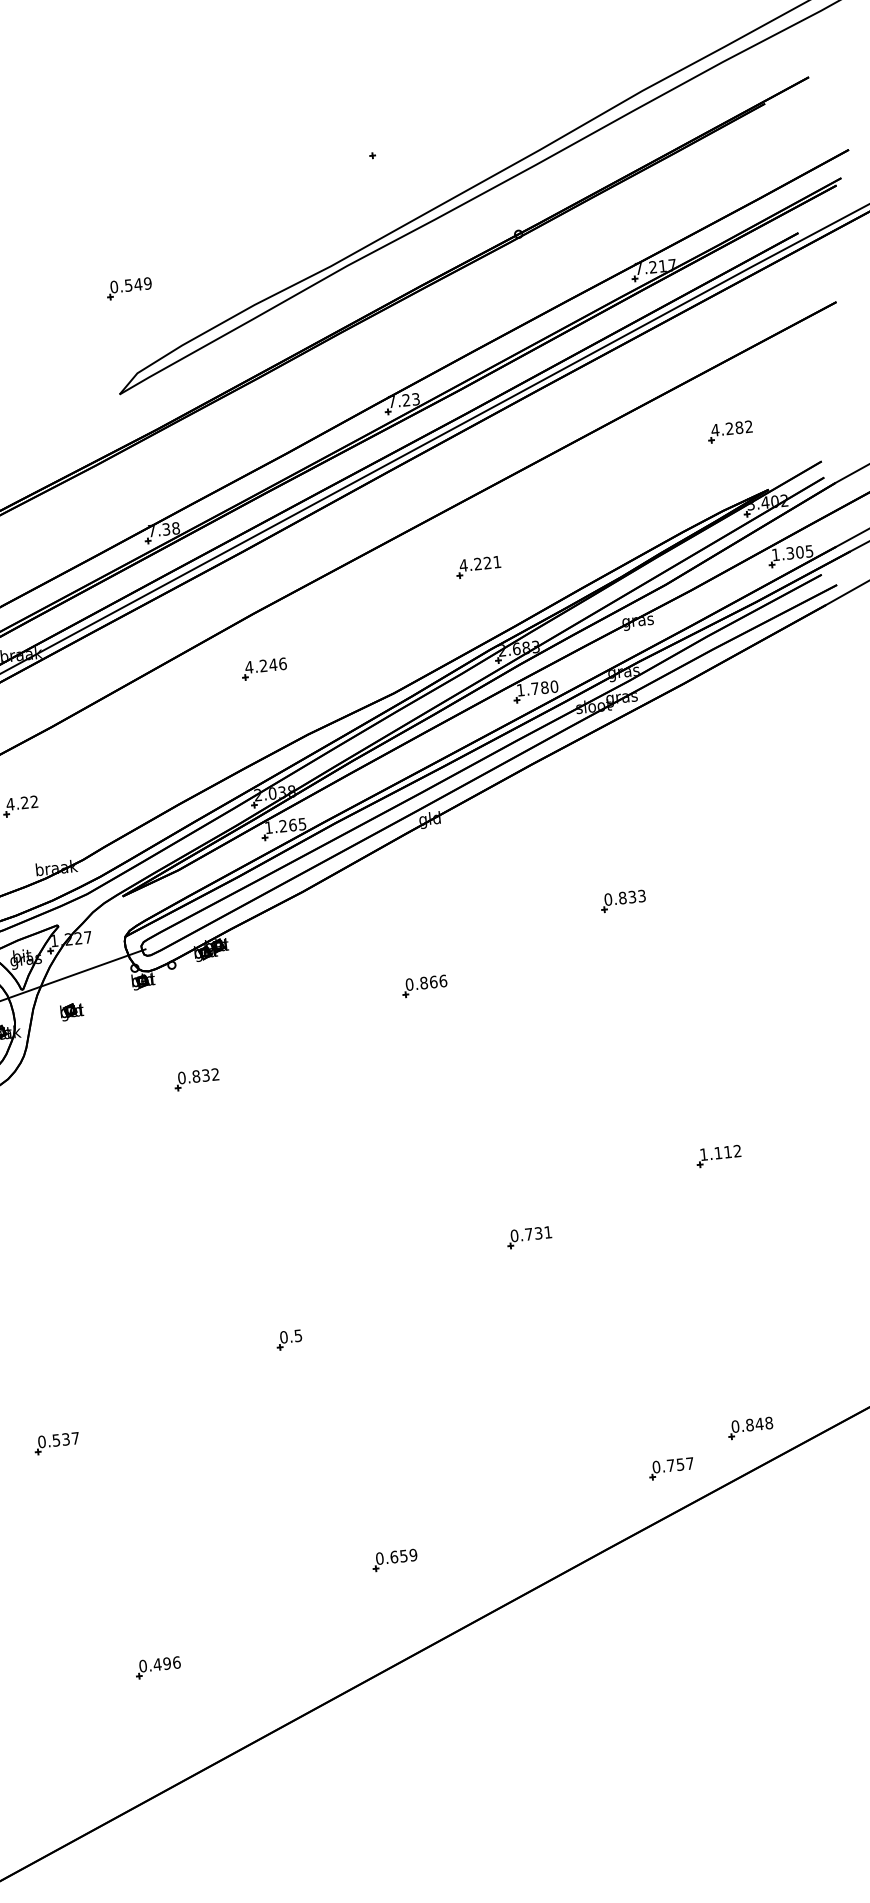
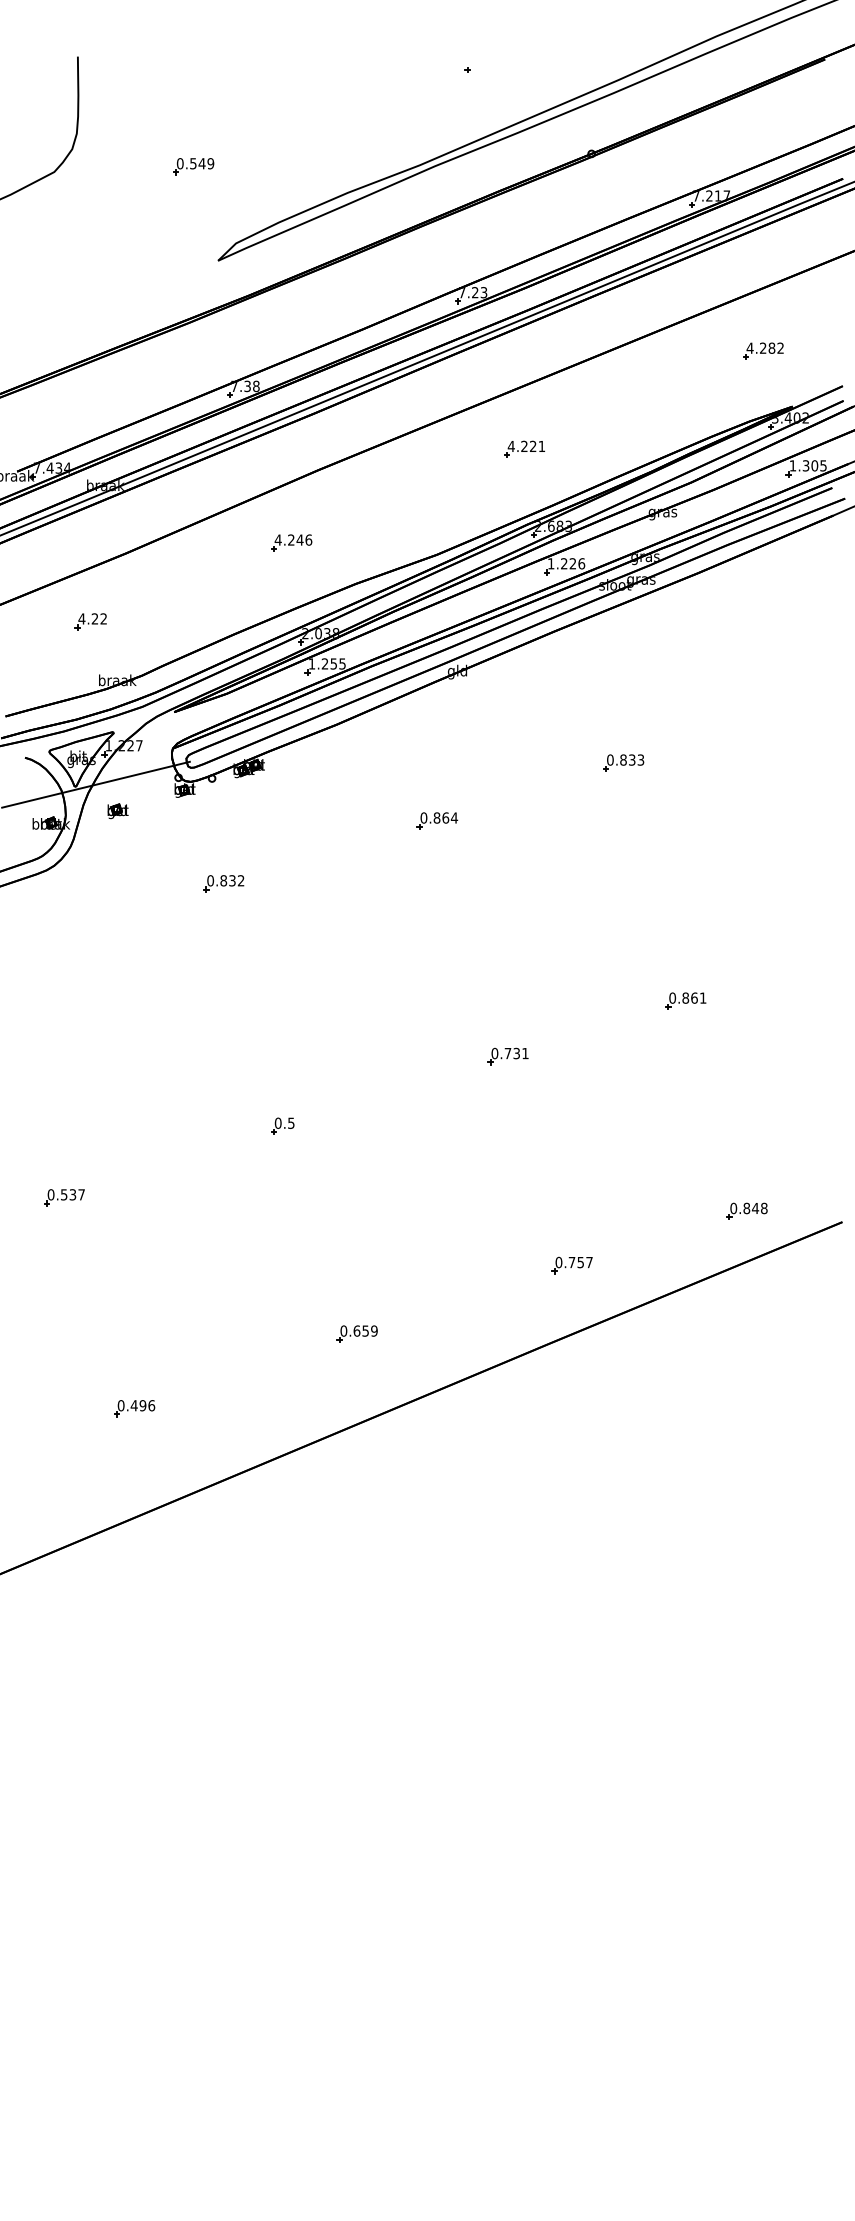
part: (129, 288) -> (193, 166), moved
part: (264, 668) -> (291, 542), moved
text: (545, 687) -> (573, 563), 1.780 -> 1.226
text: (292, 824) -> (333, 663), 1.265 -> 1.255
text: (443, 980) -> (454, 817), 0.866 -> 0.864
text: (720, 1152) -> (687, 997), 1.112 -> 0.861
part: (749, 1427) -> (746, 1210), moved
part: (670, 1468) -> (571, 1265), moved

